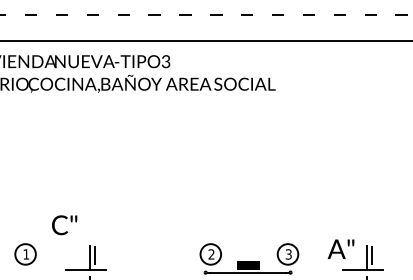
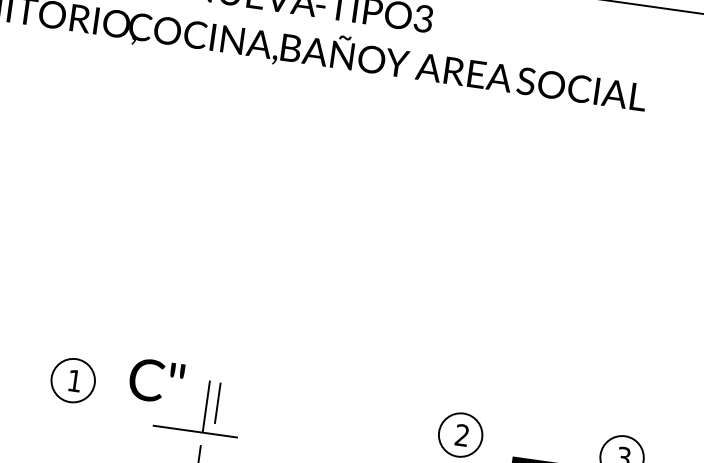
text: (64, 225) -> (156, 381), moved

